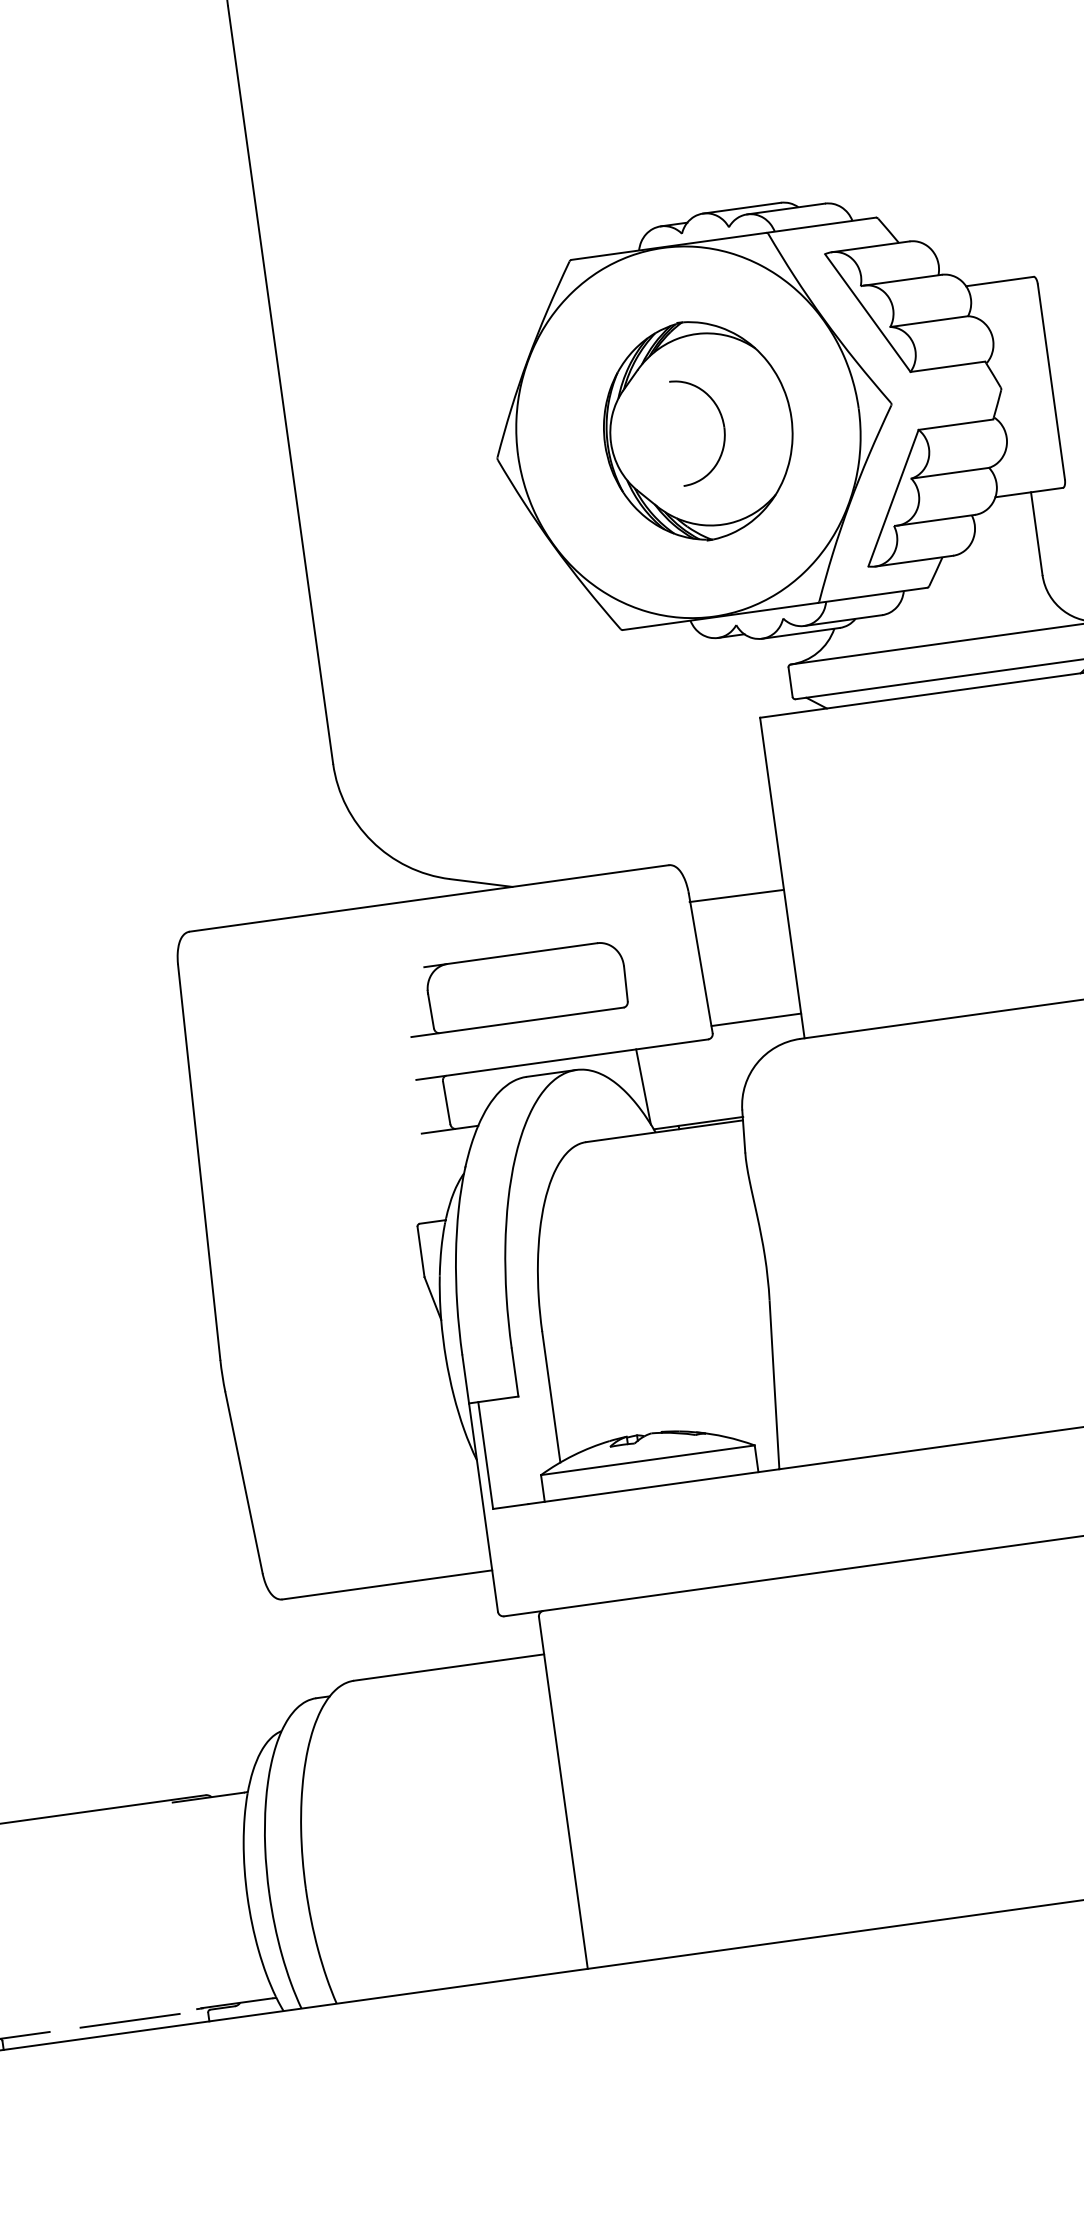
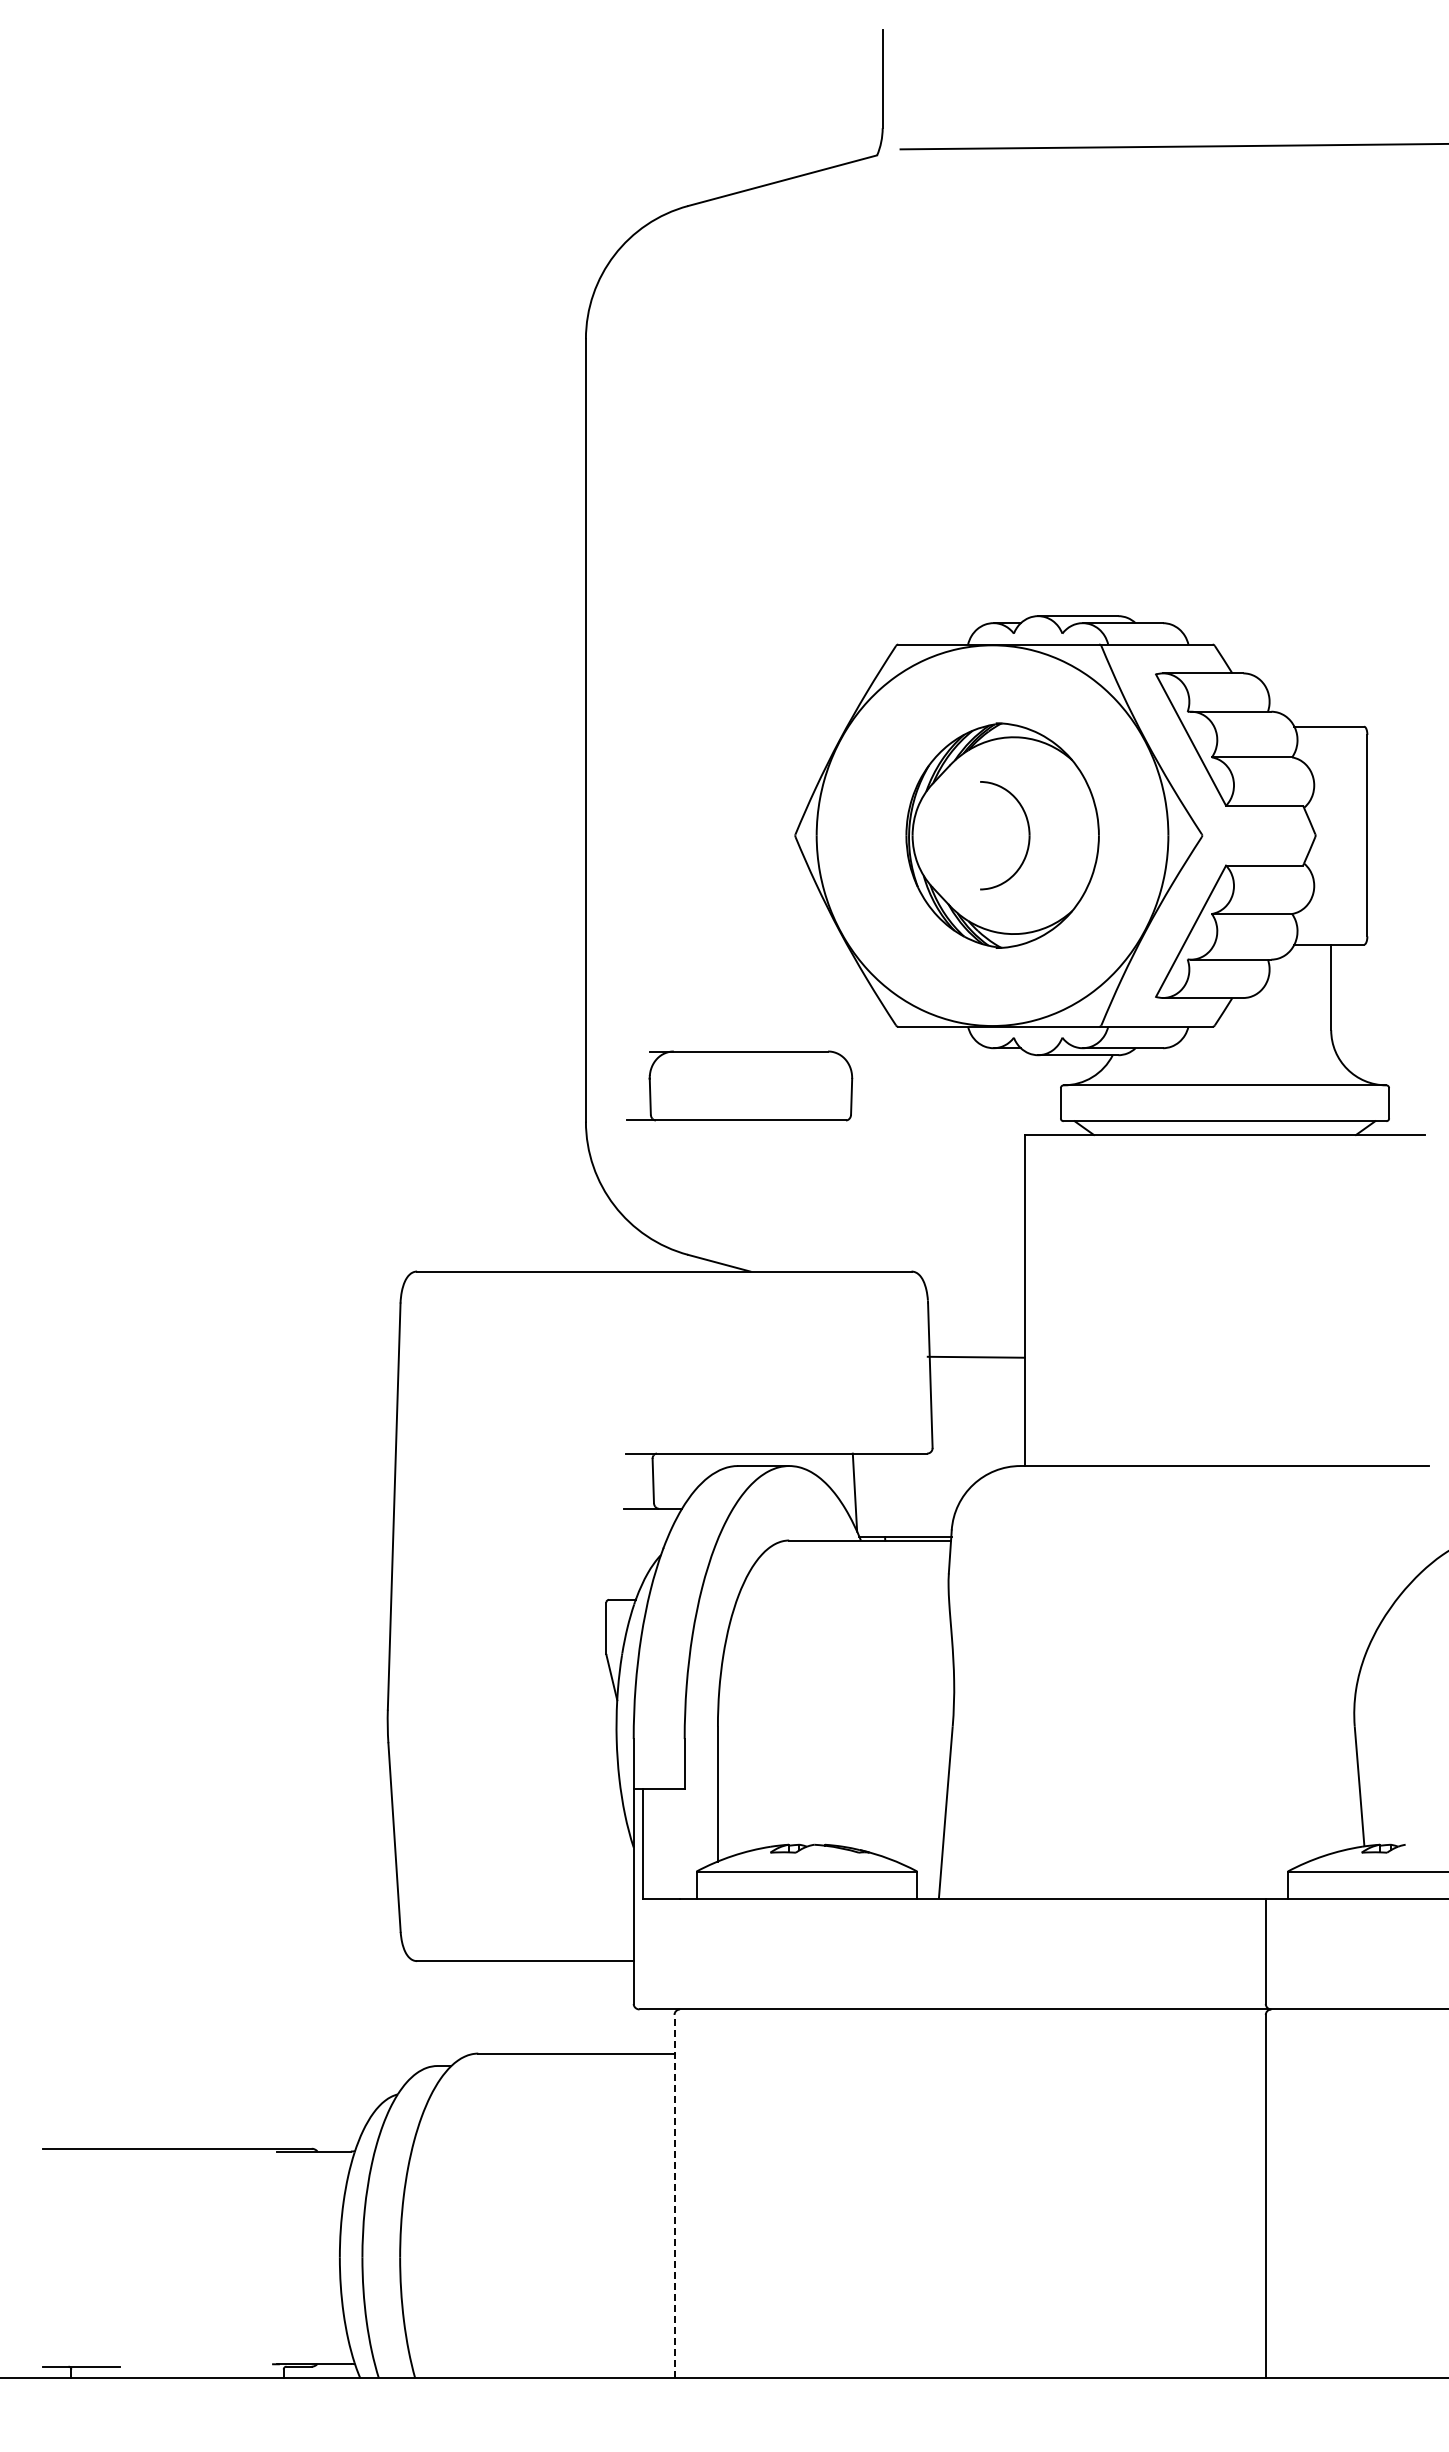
line: (735, 895) -> (975, 1356), moved
part: (515, 988) -> (739, 1085), moved
line: (756, 1019) -> (978, 1440), removed
line: (563, 1792) -> (674, 2196), solid -> dashed
line: (130, 2020) -> (203, 2366), removed

